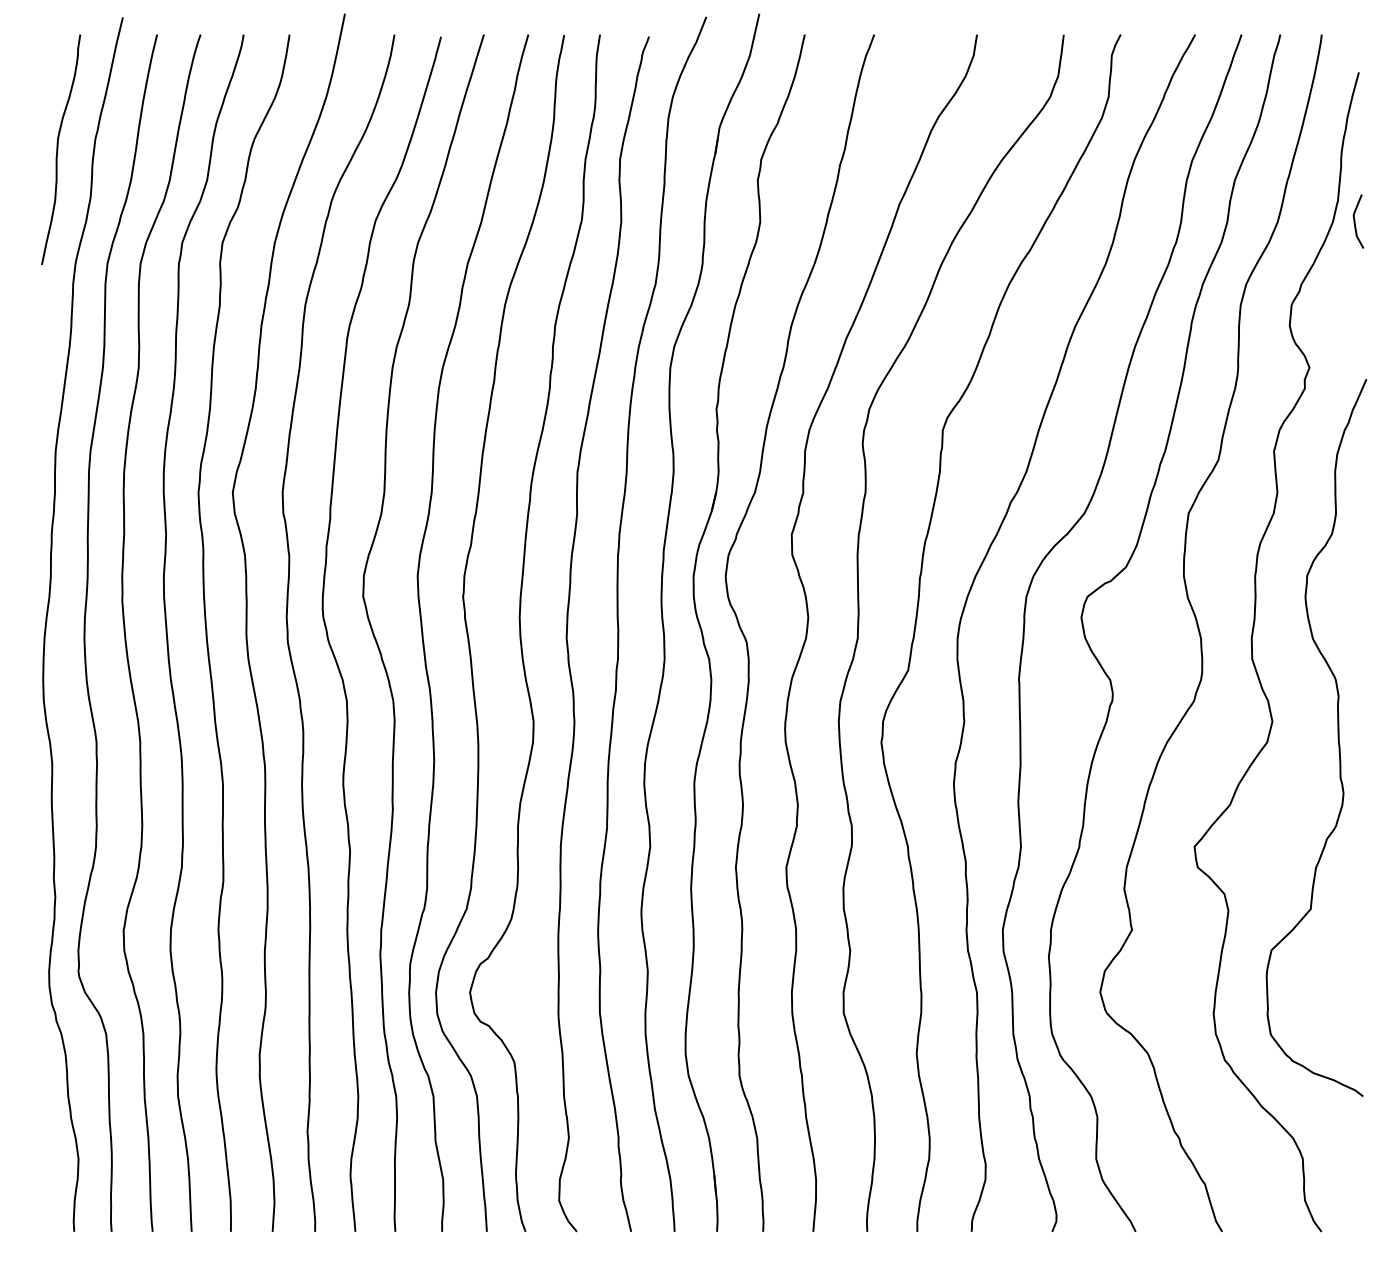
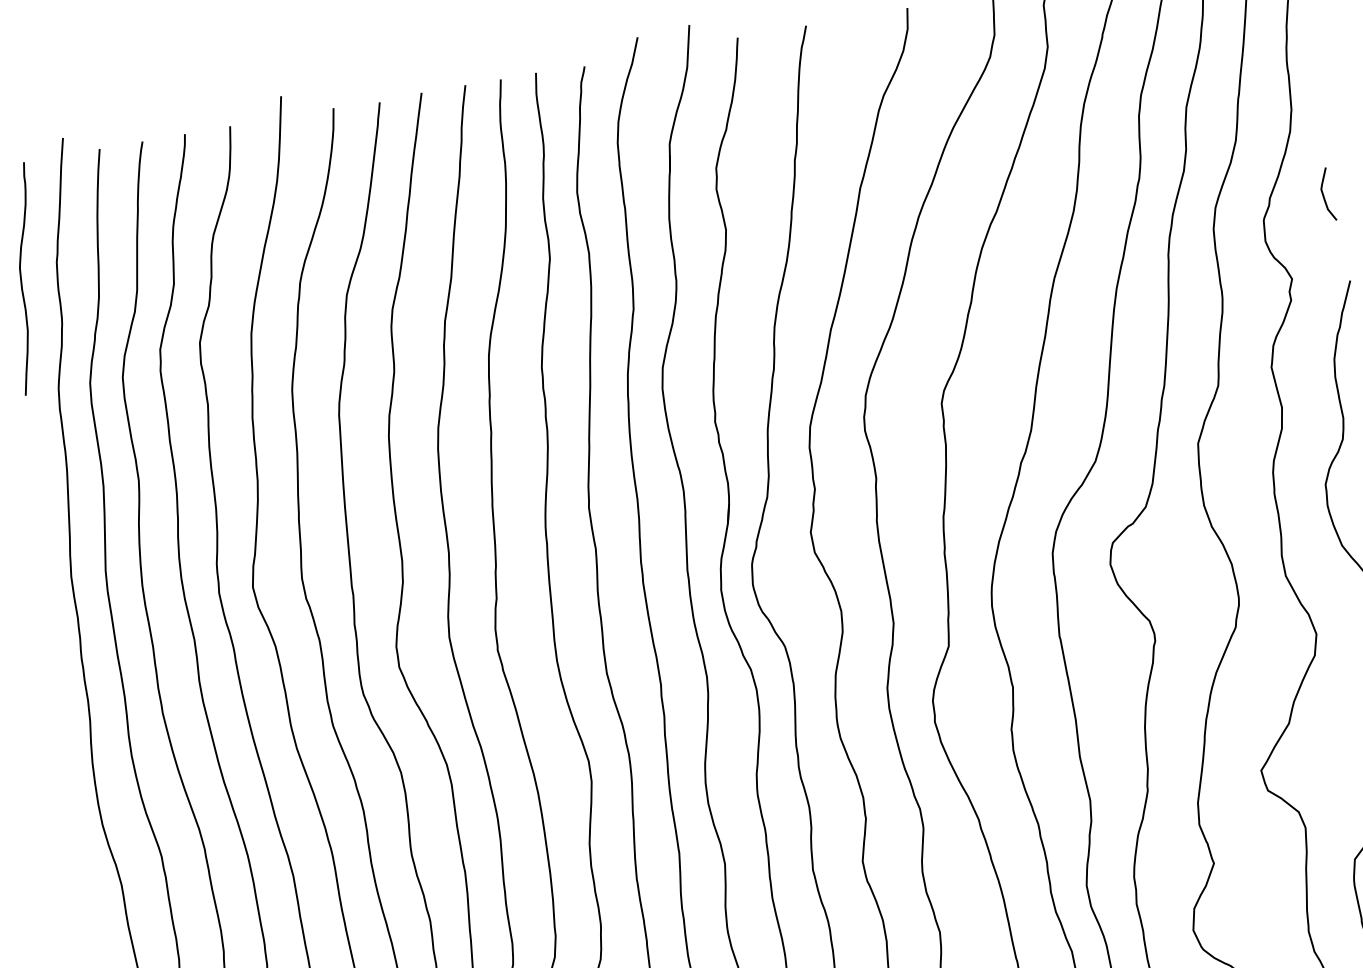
curve: (1355, 221) -> (1324, 195), moved

